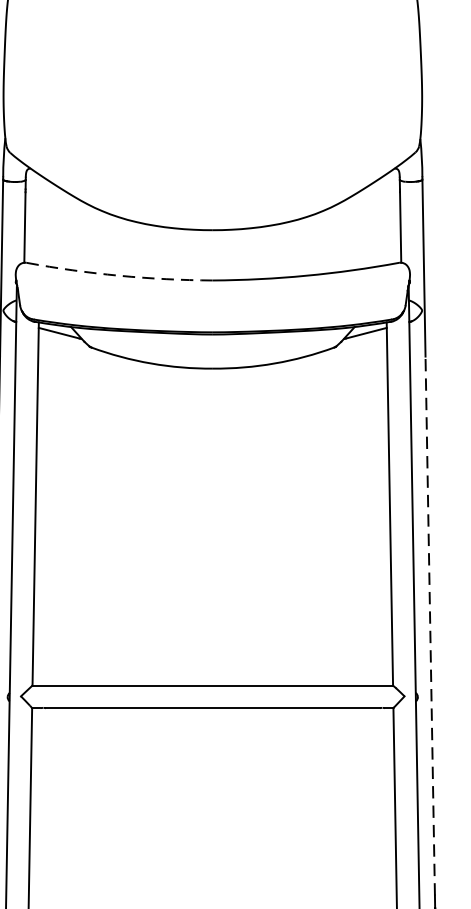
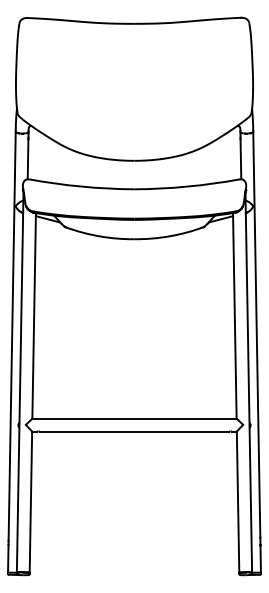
arc: (119, 275) -> (81, 186), dashed -> solid
line: (429, 626) -> (257, 385), dashed -> solid

